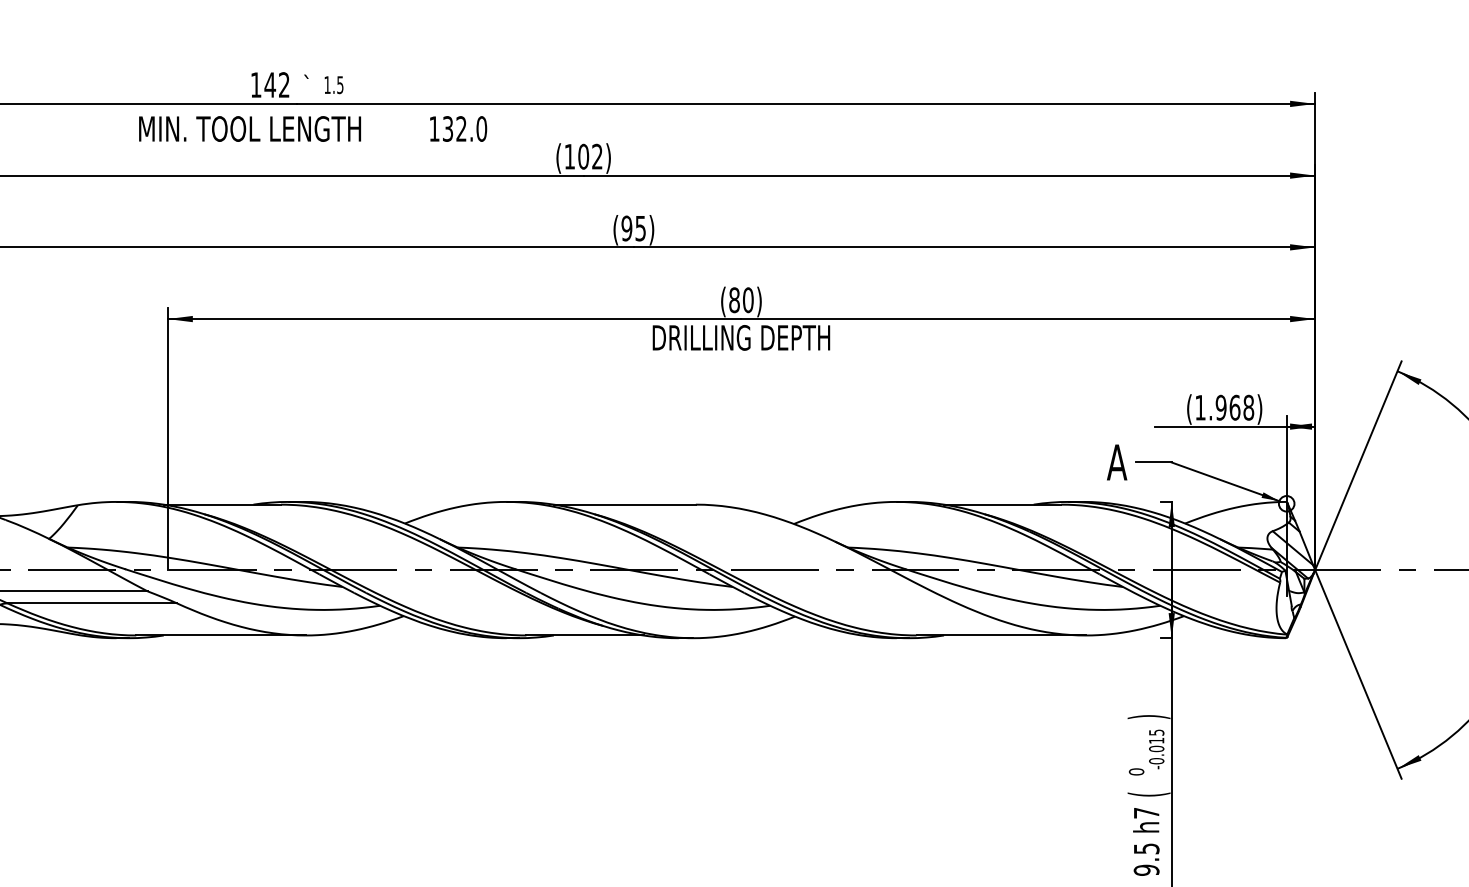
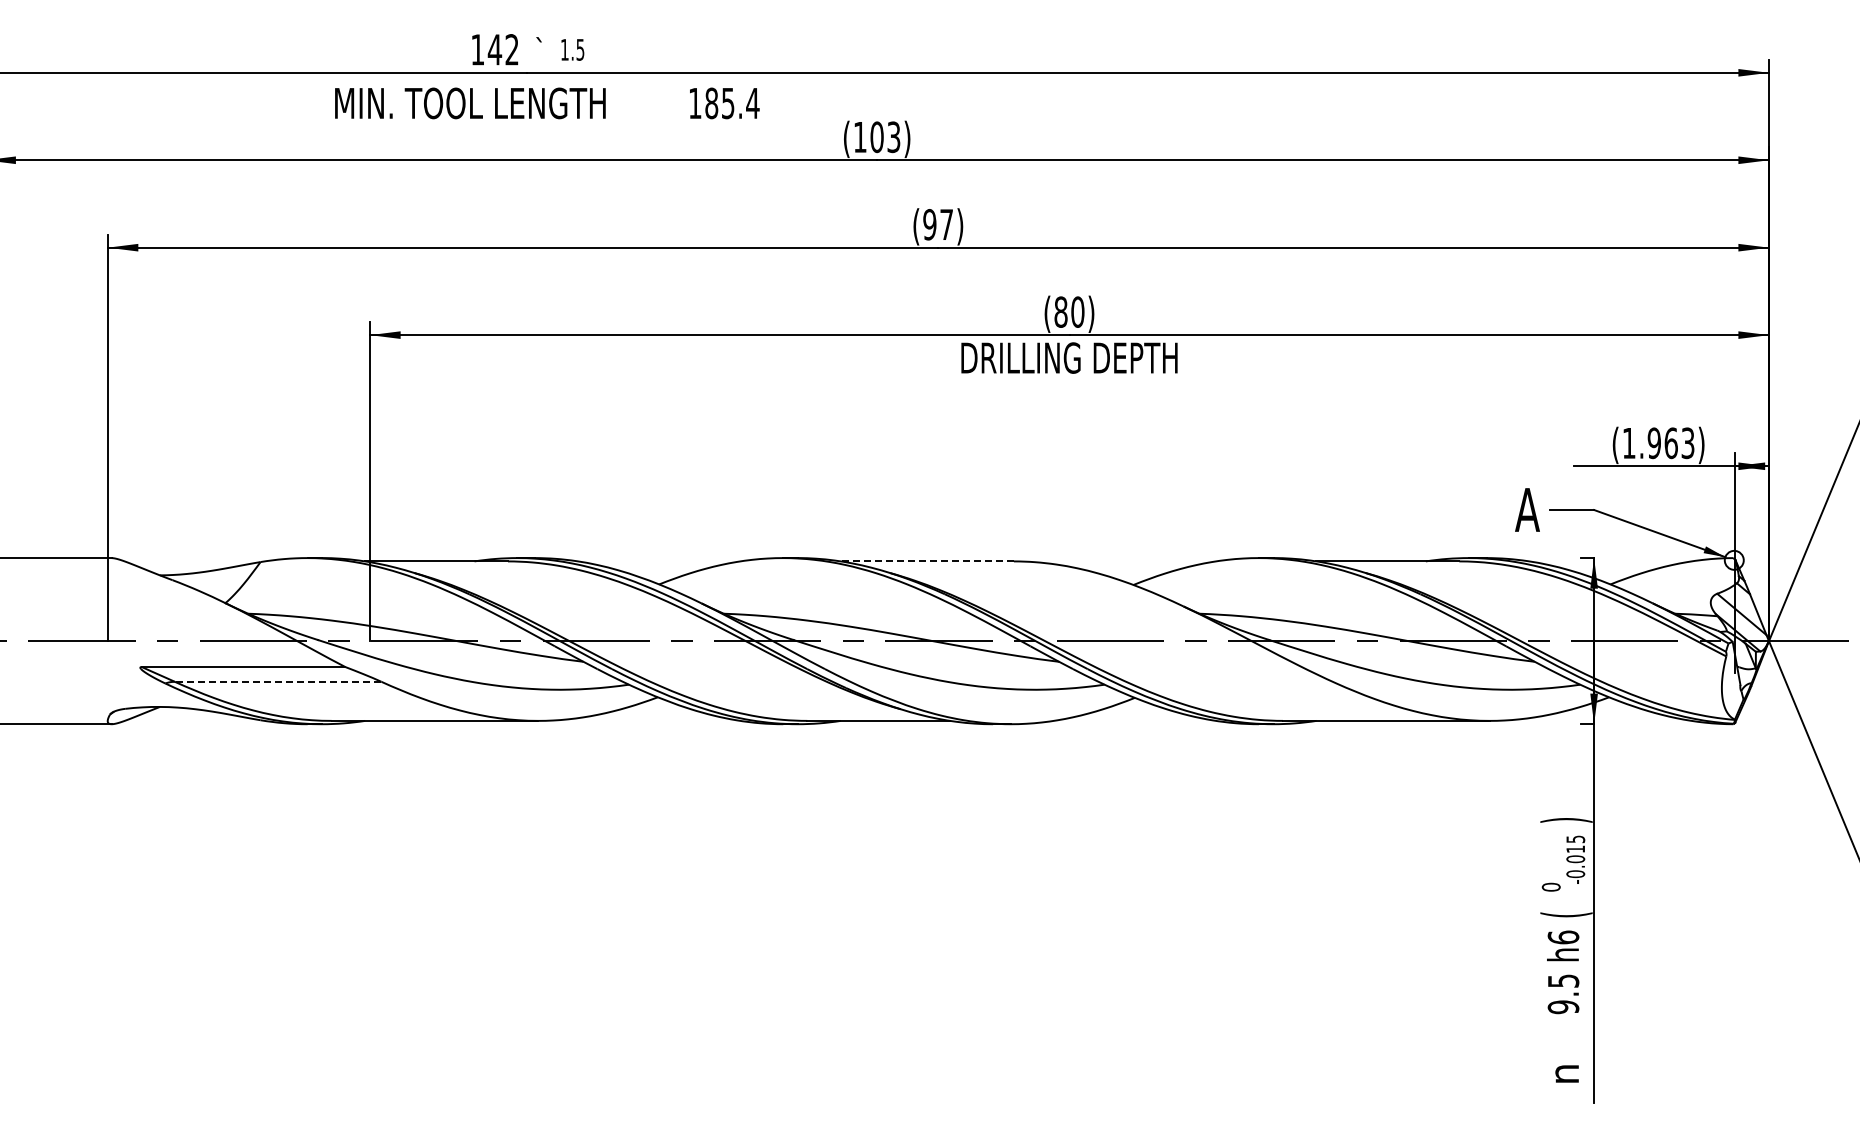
text: (465, 129) -> (732, 103), 132.0 -> 185.4
text: (597, 156) -> (893, 137), (102) -> (103)
text: (640, 228) -> (946, 224), (95) -> (97)
text: (1248, 407) -> (1687, 443), (1.968) -> (1.963)
line: (624, 504) -> (927, 561), solid -> dashed
line: (91, 603) -> (277, 681), solid -> dashed
text: (1146, 813) -> (1563, 937), h7 -> h6

